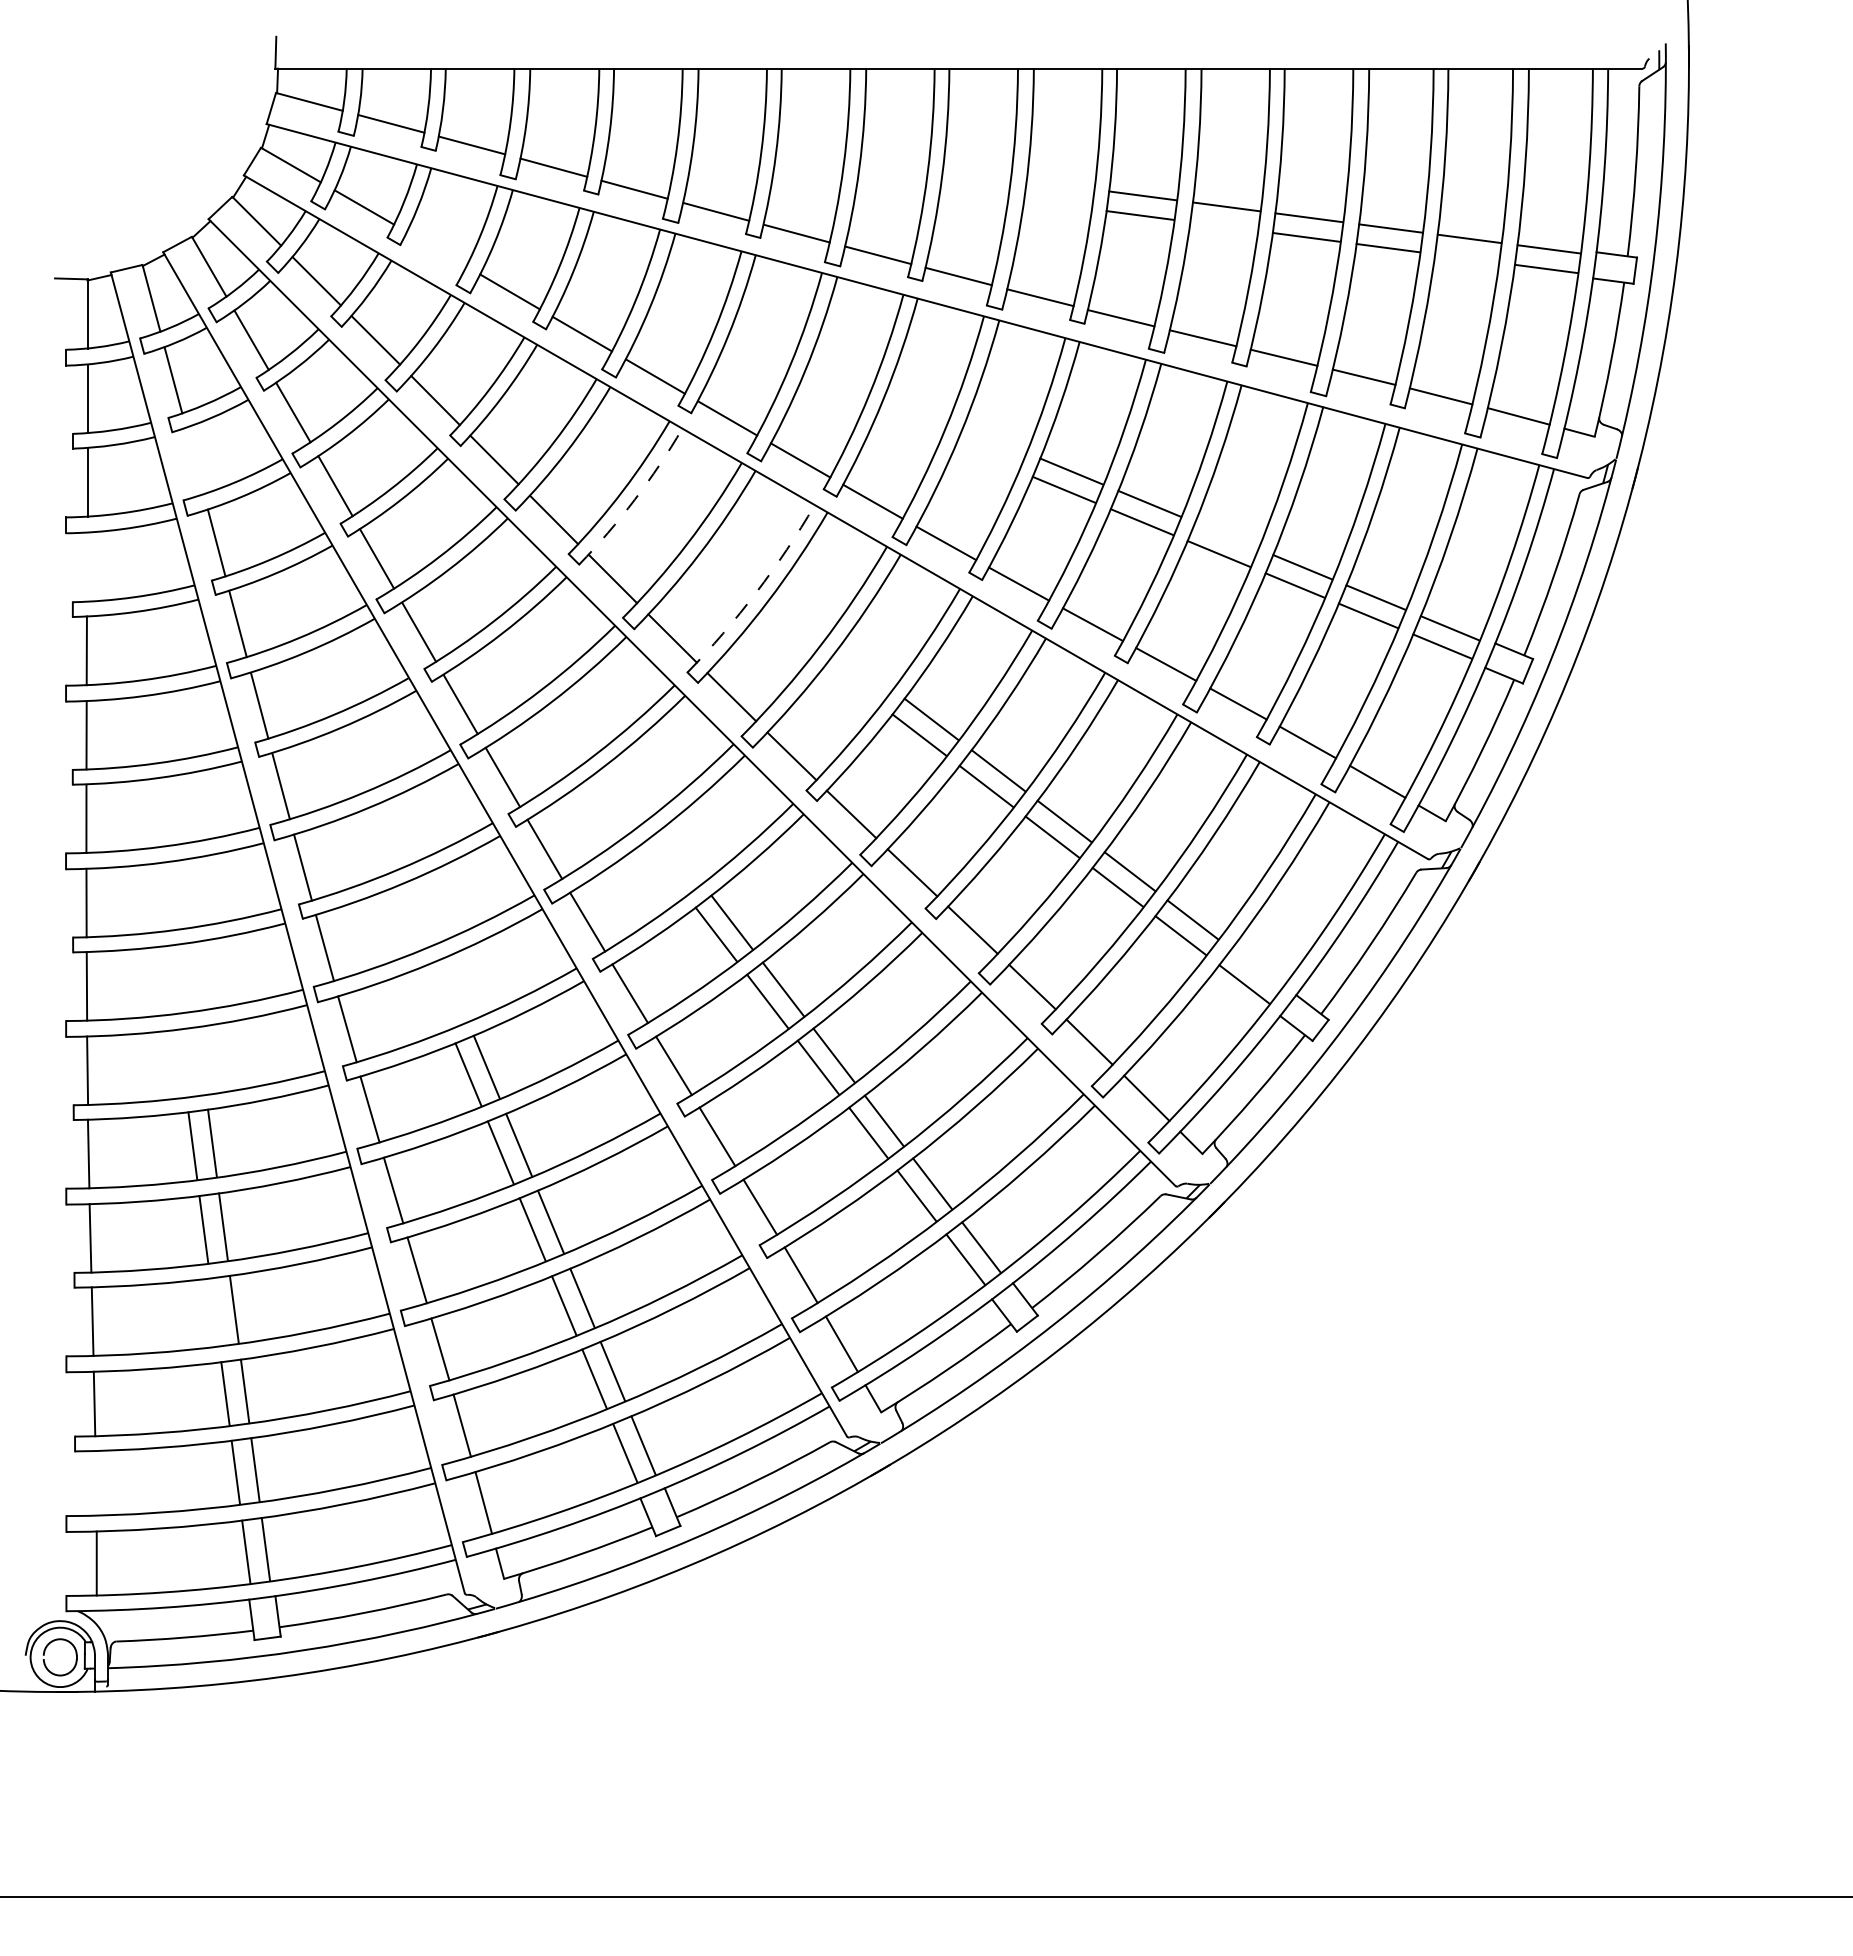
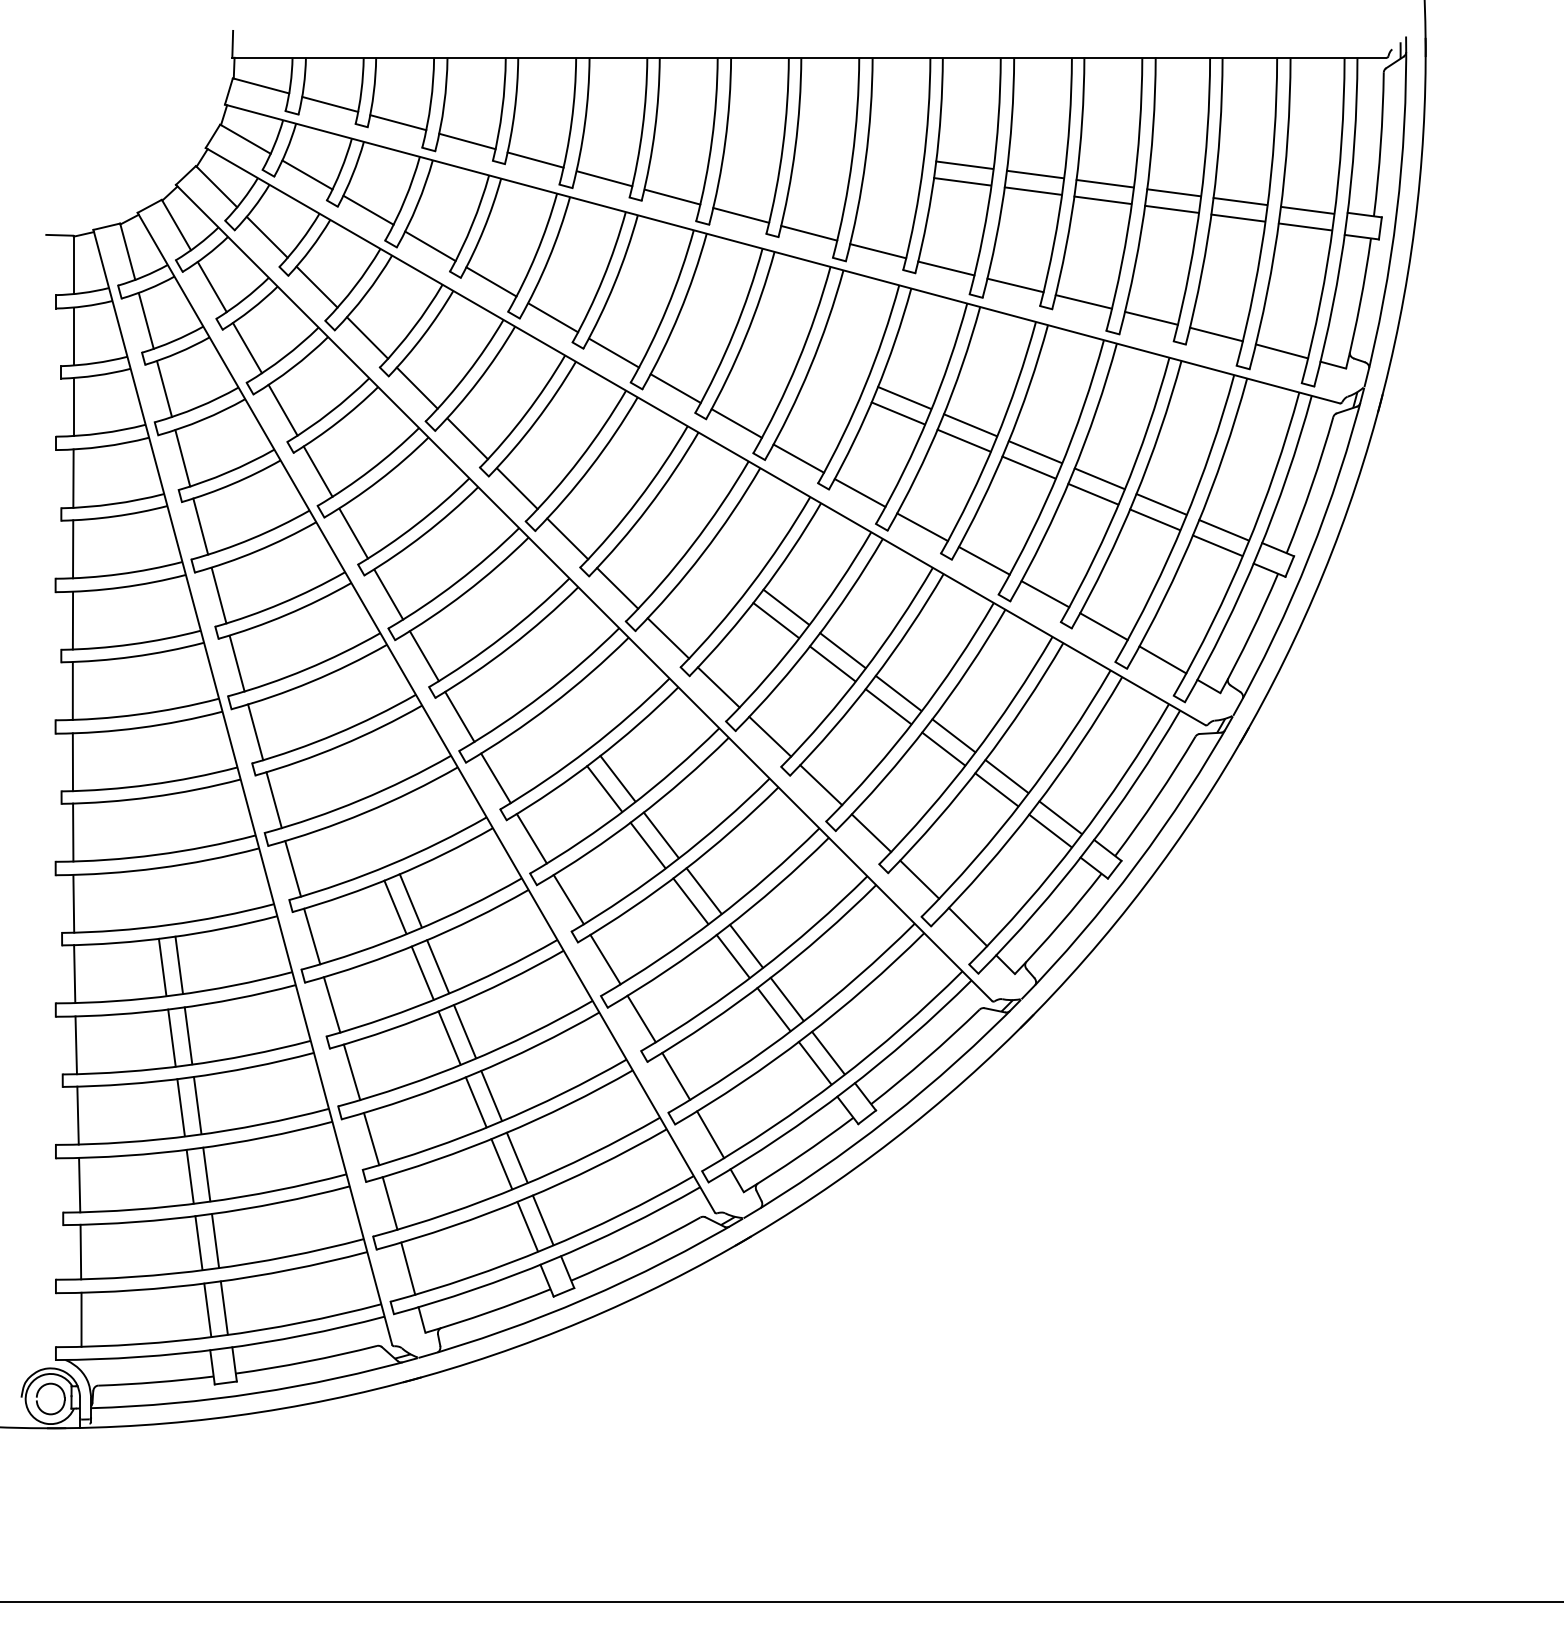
line: (1223, 226) -> (1032, 191), added
line: (436, 249) -> (368, 210), added
line: (1466, 258) -> (1237, 218), added
line: (194, 460) -> (164, 388), added
arc: (634, 499) -> (535, 421), dashed -> solid
line: (1226, 535) -> (1035, 451), added
line: (87, 566) -> (73, 478), added
arc: (756, 592) -> (638, 500), dashed -> solid
line: (1256, 968) -> (1060, 817), added
line: (214, 1311) -> (180, 1107), added
line: (95, 1483) -> (80, 1252), added

